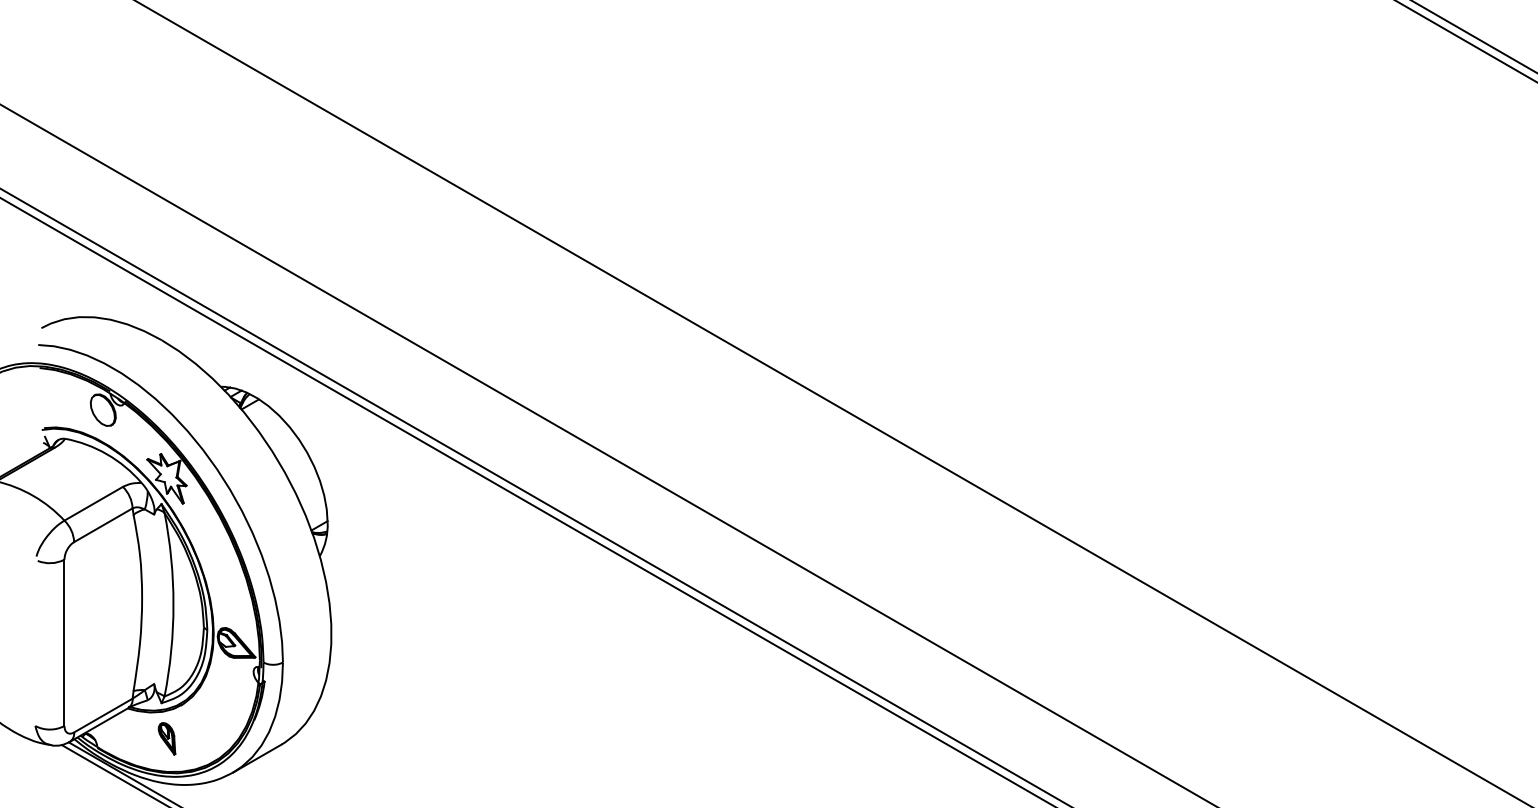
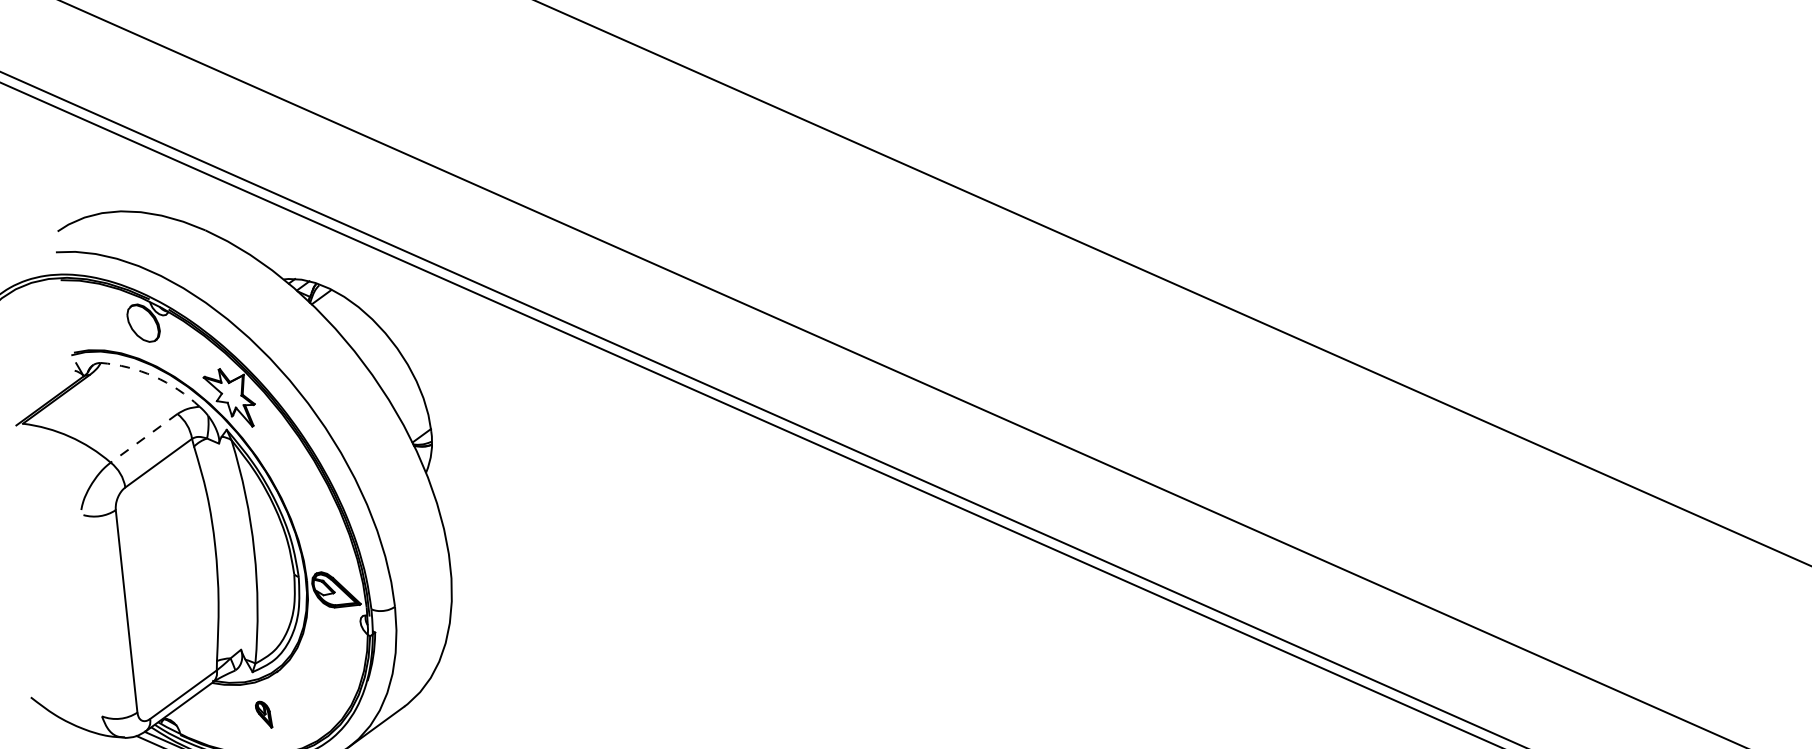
arc: (107, 454) -> (154, 376), solid -> dashed
line: (93, 503) -> (143, 438), solid -> dashed
part: (166, 738) -> (263, 714), size x0.7

